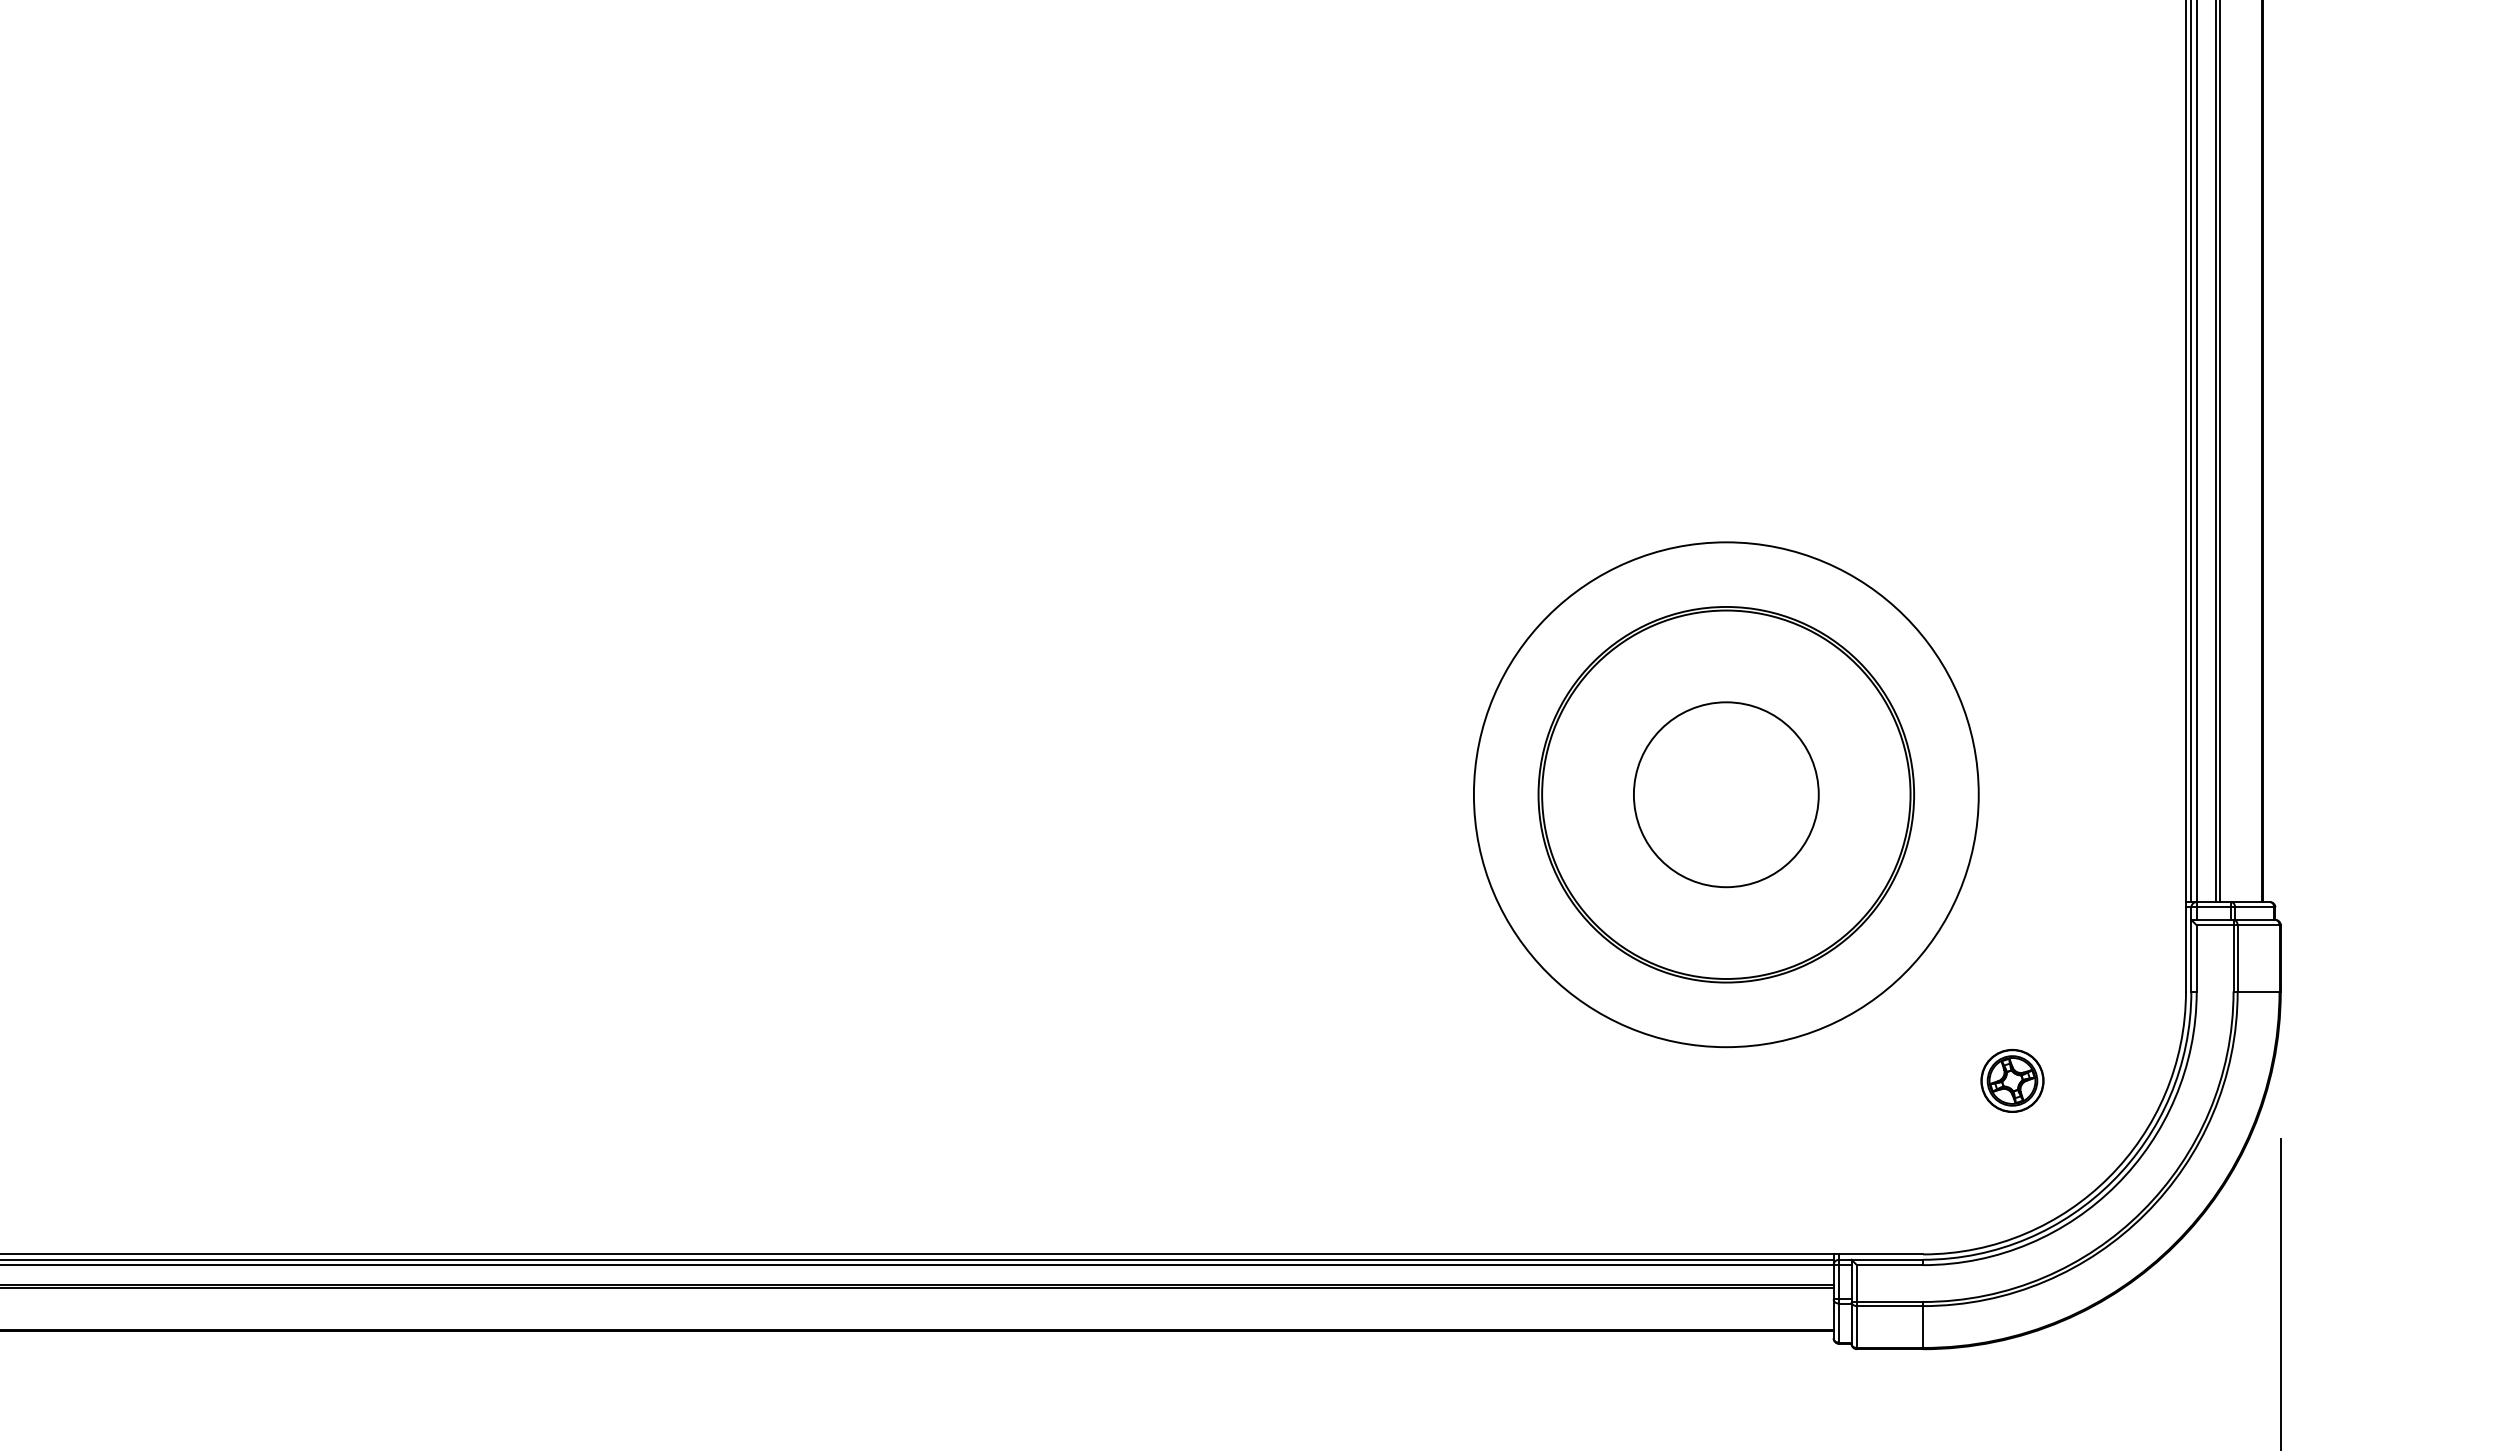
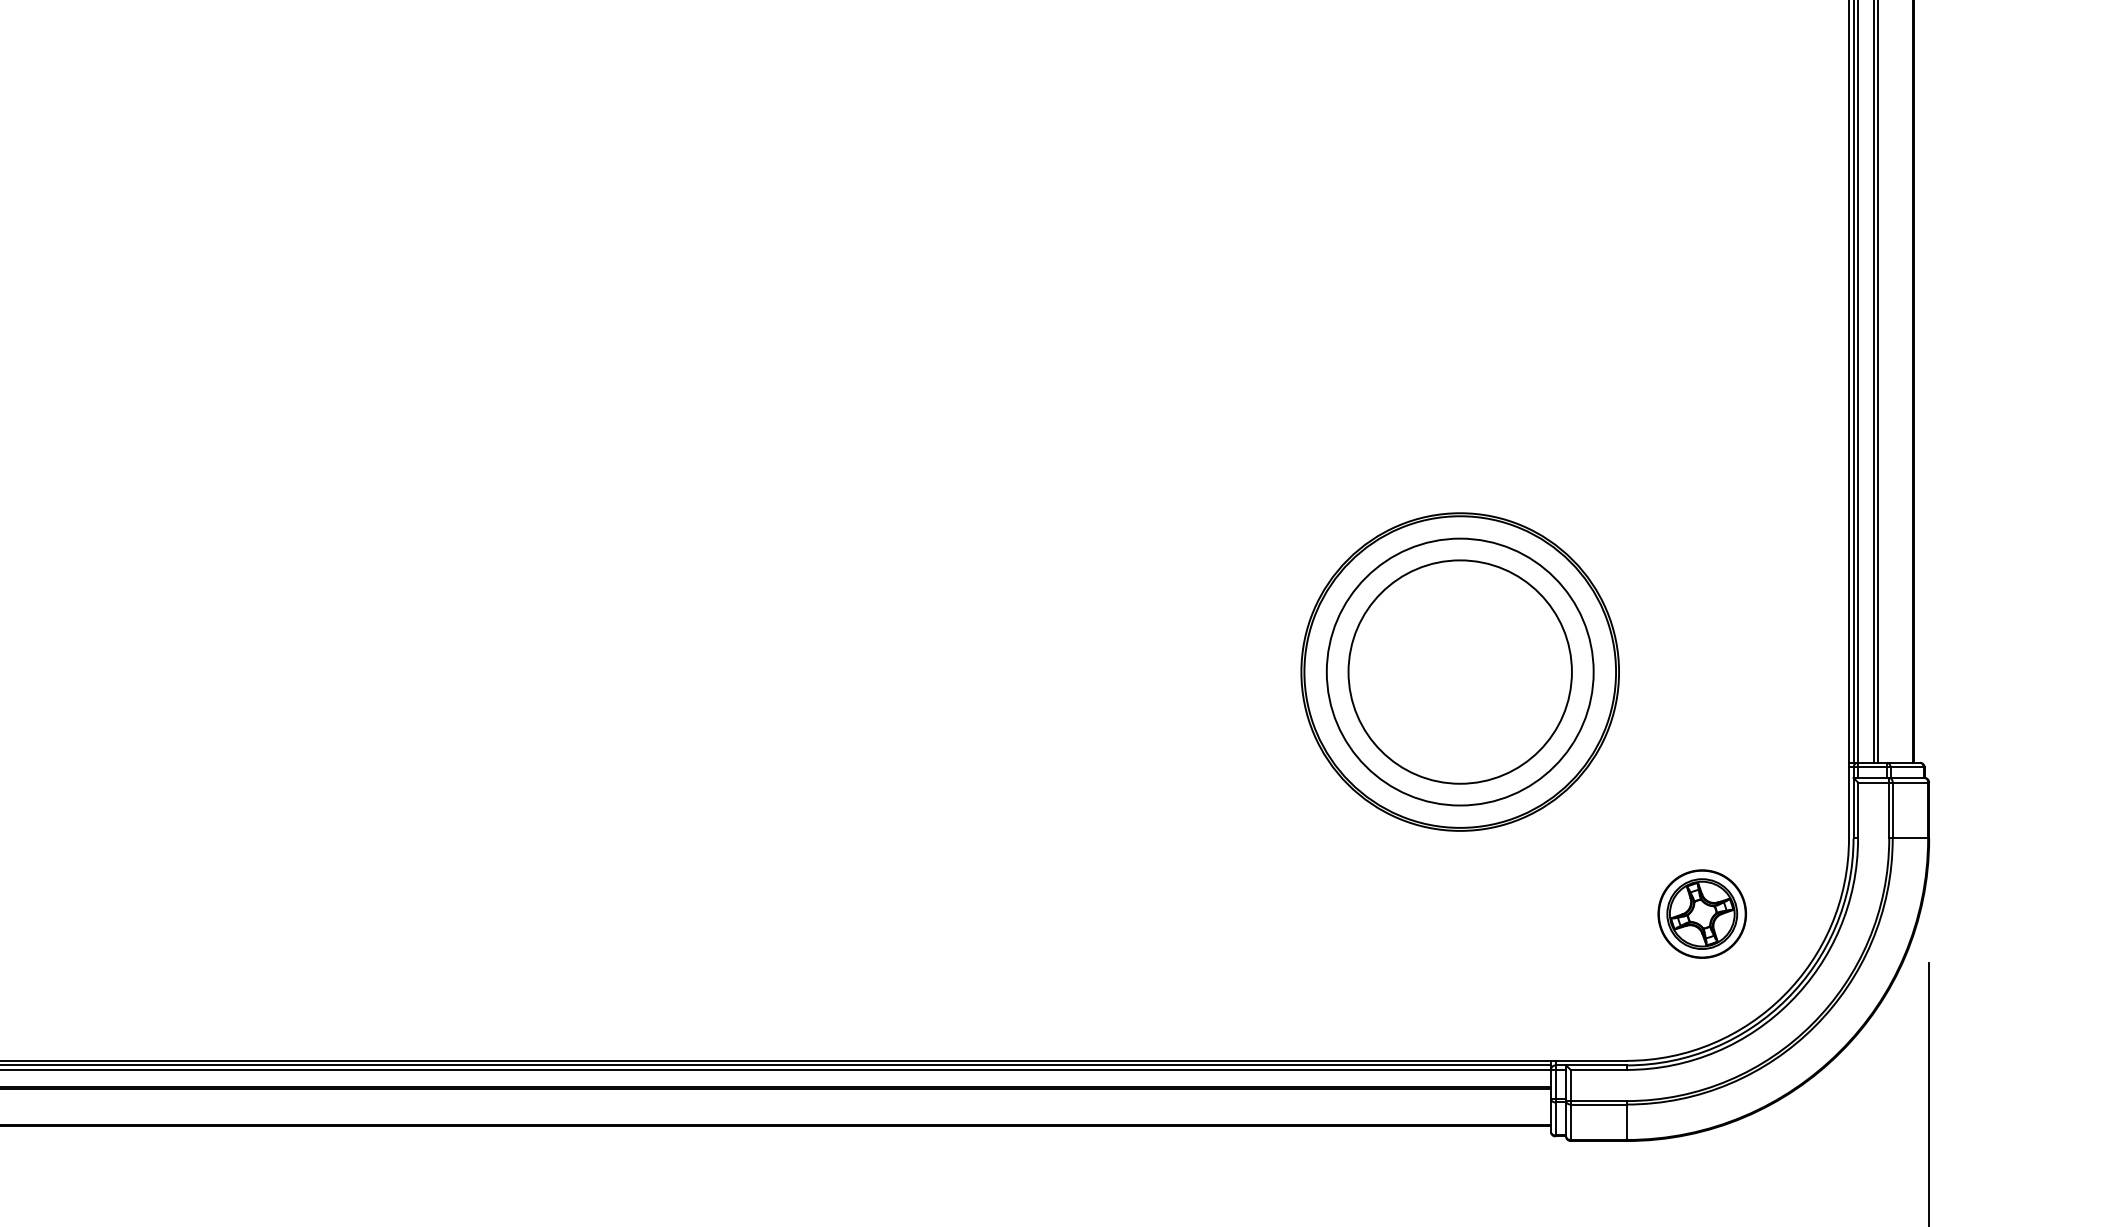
circle: (1726, 794) -> (1460, 671), size x0.62
circle: (1726, 794) -> (1460, 671), size x1.43
part: (2012, 1080) -> (1702, 913), size x1.67

